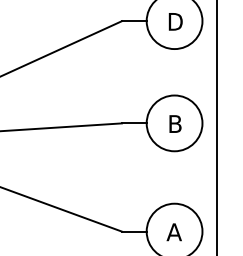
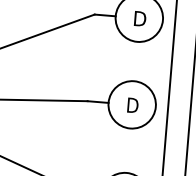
text: (175, 123) -> (132, 105), B -> D

